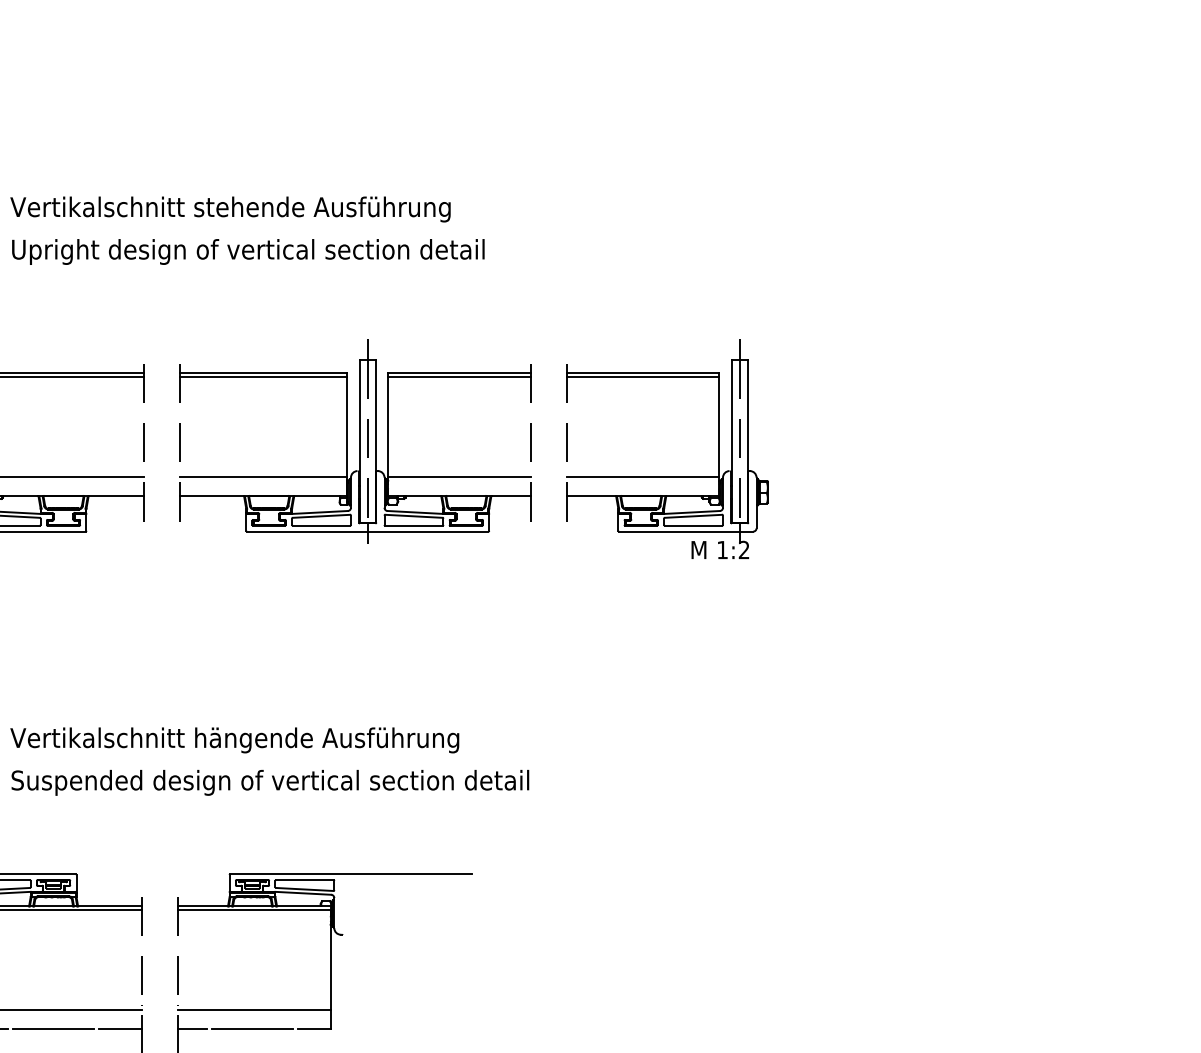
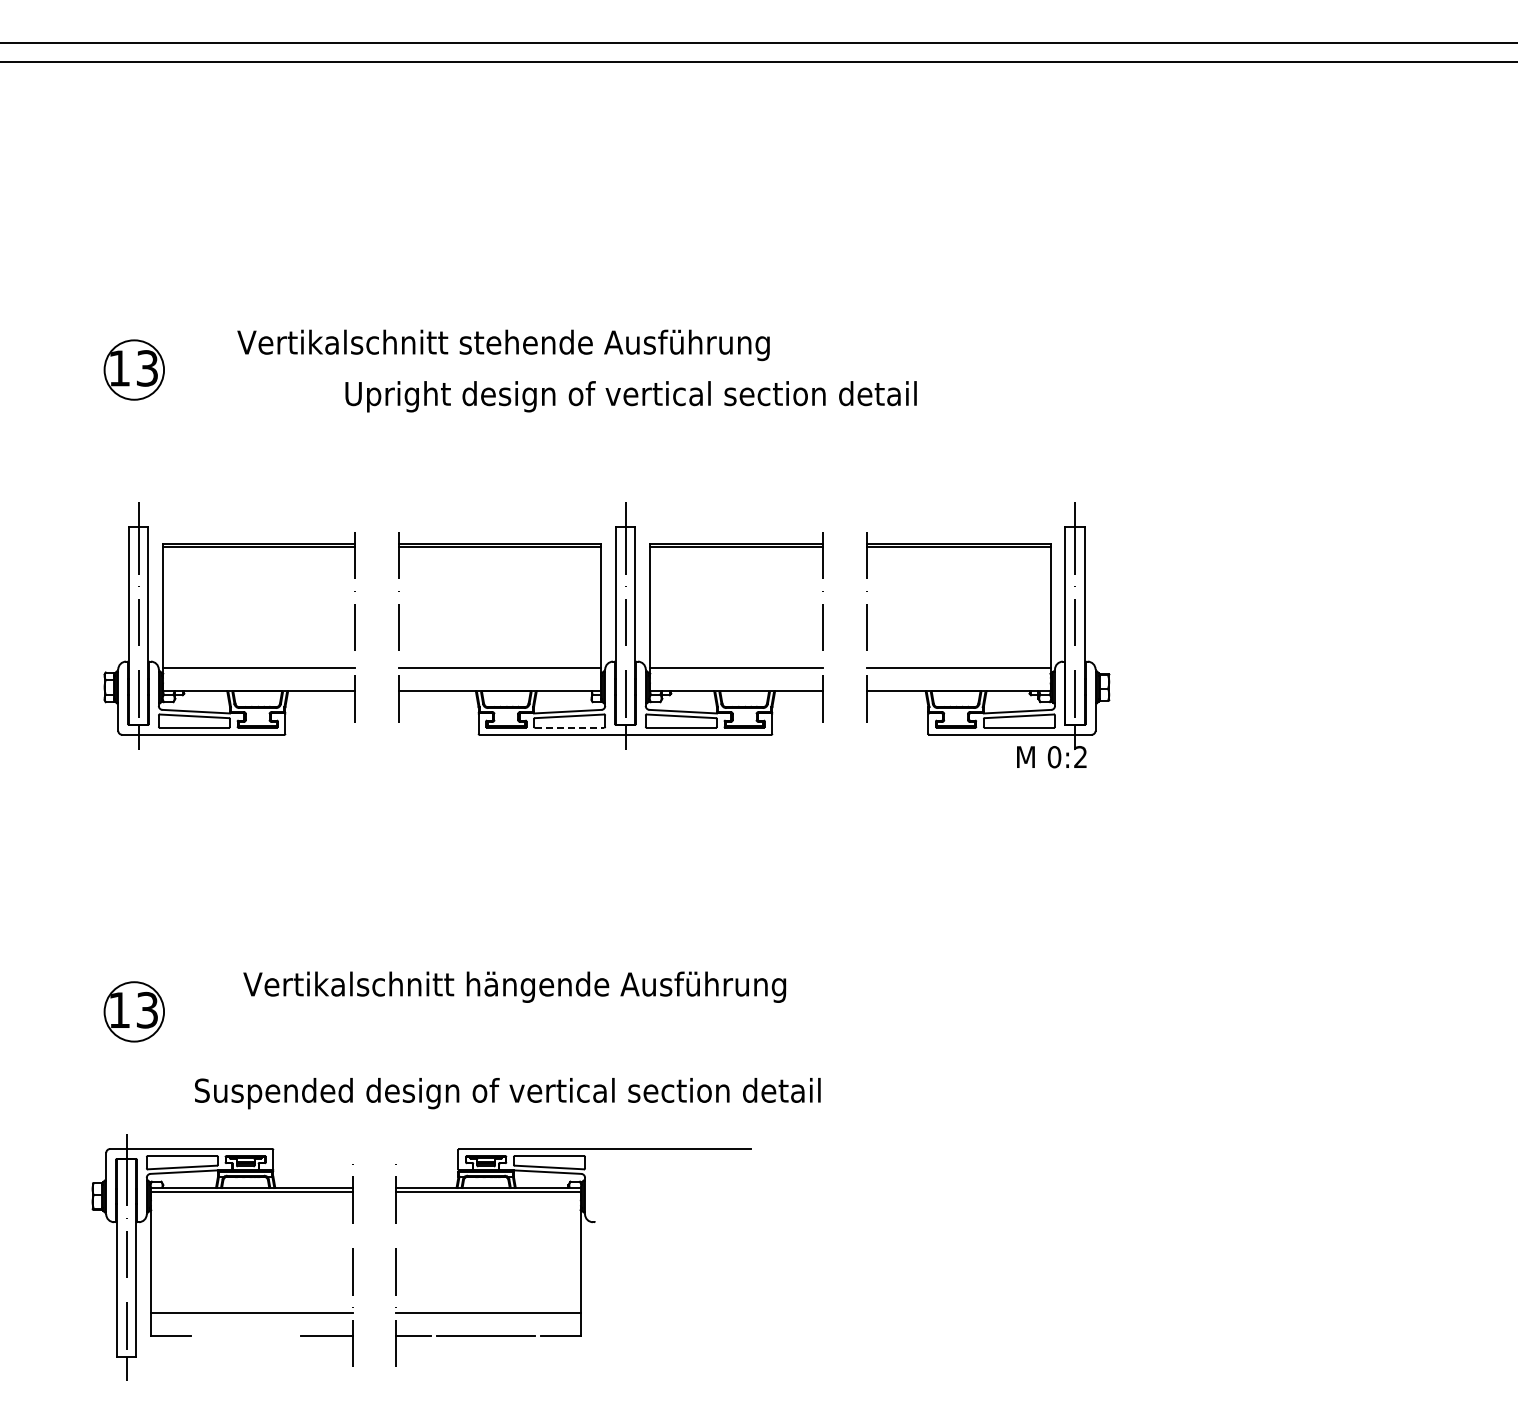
text: (230, 209) -> (503, 345), moved
text: (247, 251) -> (630, 396), moved
line: (321, 525) -> (569, 727), solid -> dashed
text: (722, 550) -> (1054, 757), 1:2 -> 0:2
text: (234, 739) -> (514, 986), moved
text: (270, 782) -> (507, 1093), moved
line: (53, 1028) -> (245, 1335), removed

